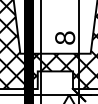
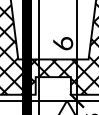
text: (64, 37) -> (62, 43), 8 -> 6

